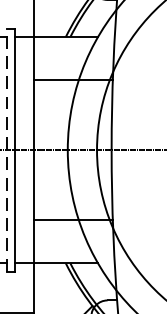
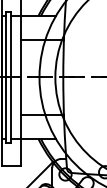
line: (6, 150) -> (6, 77), dashed -> solid

